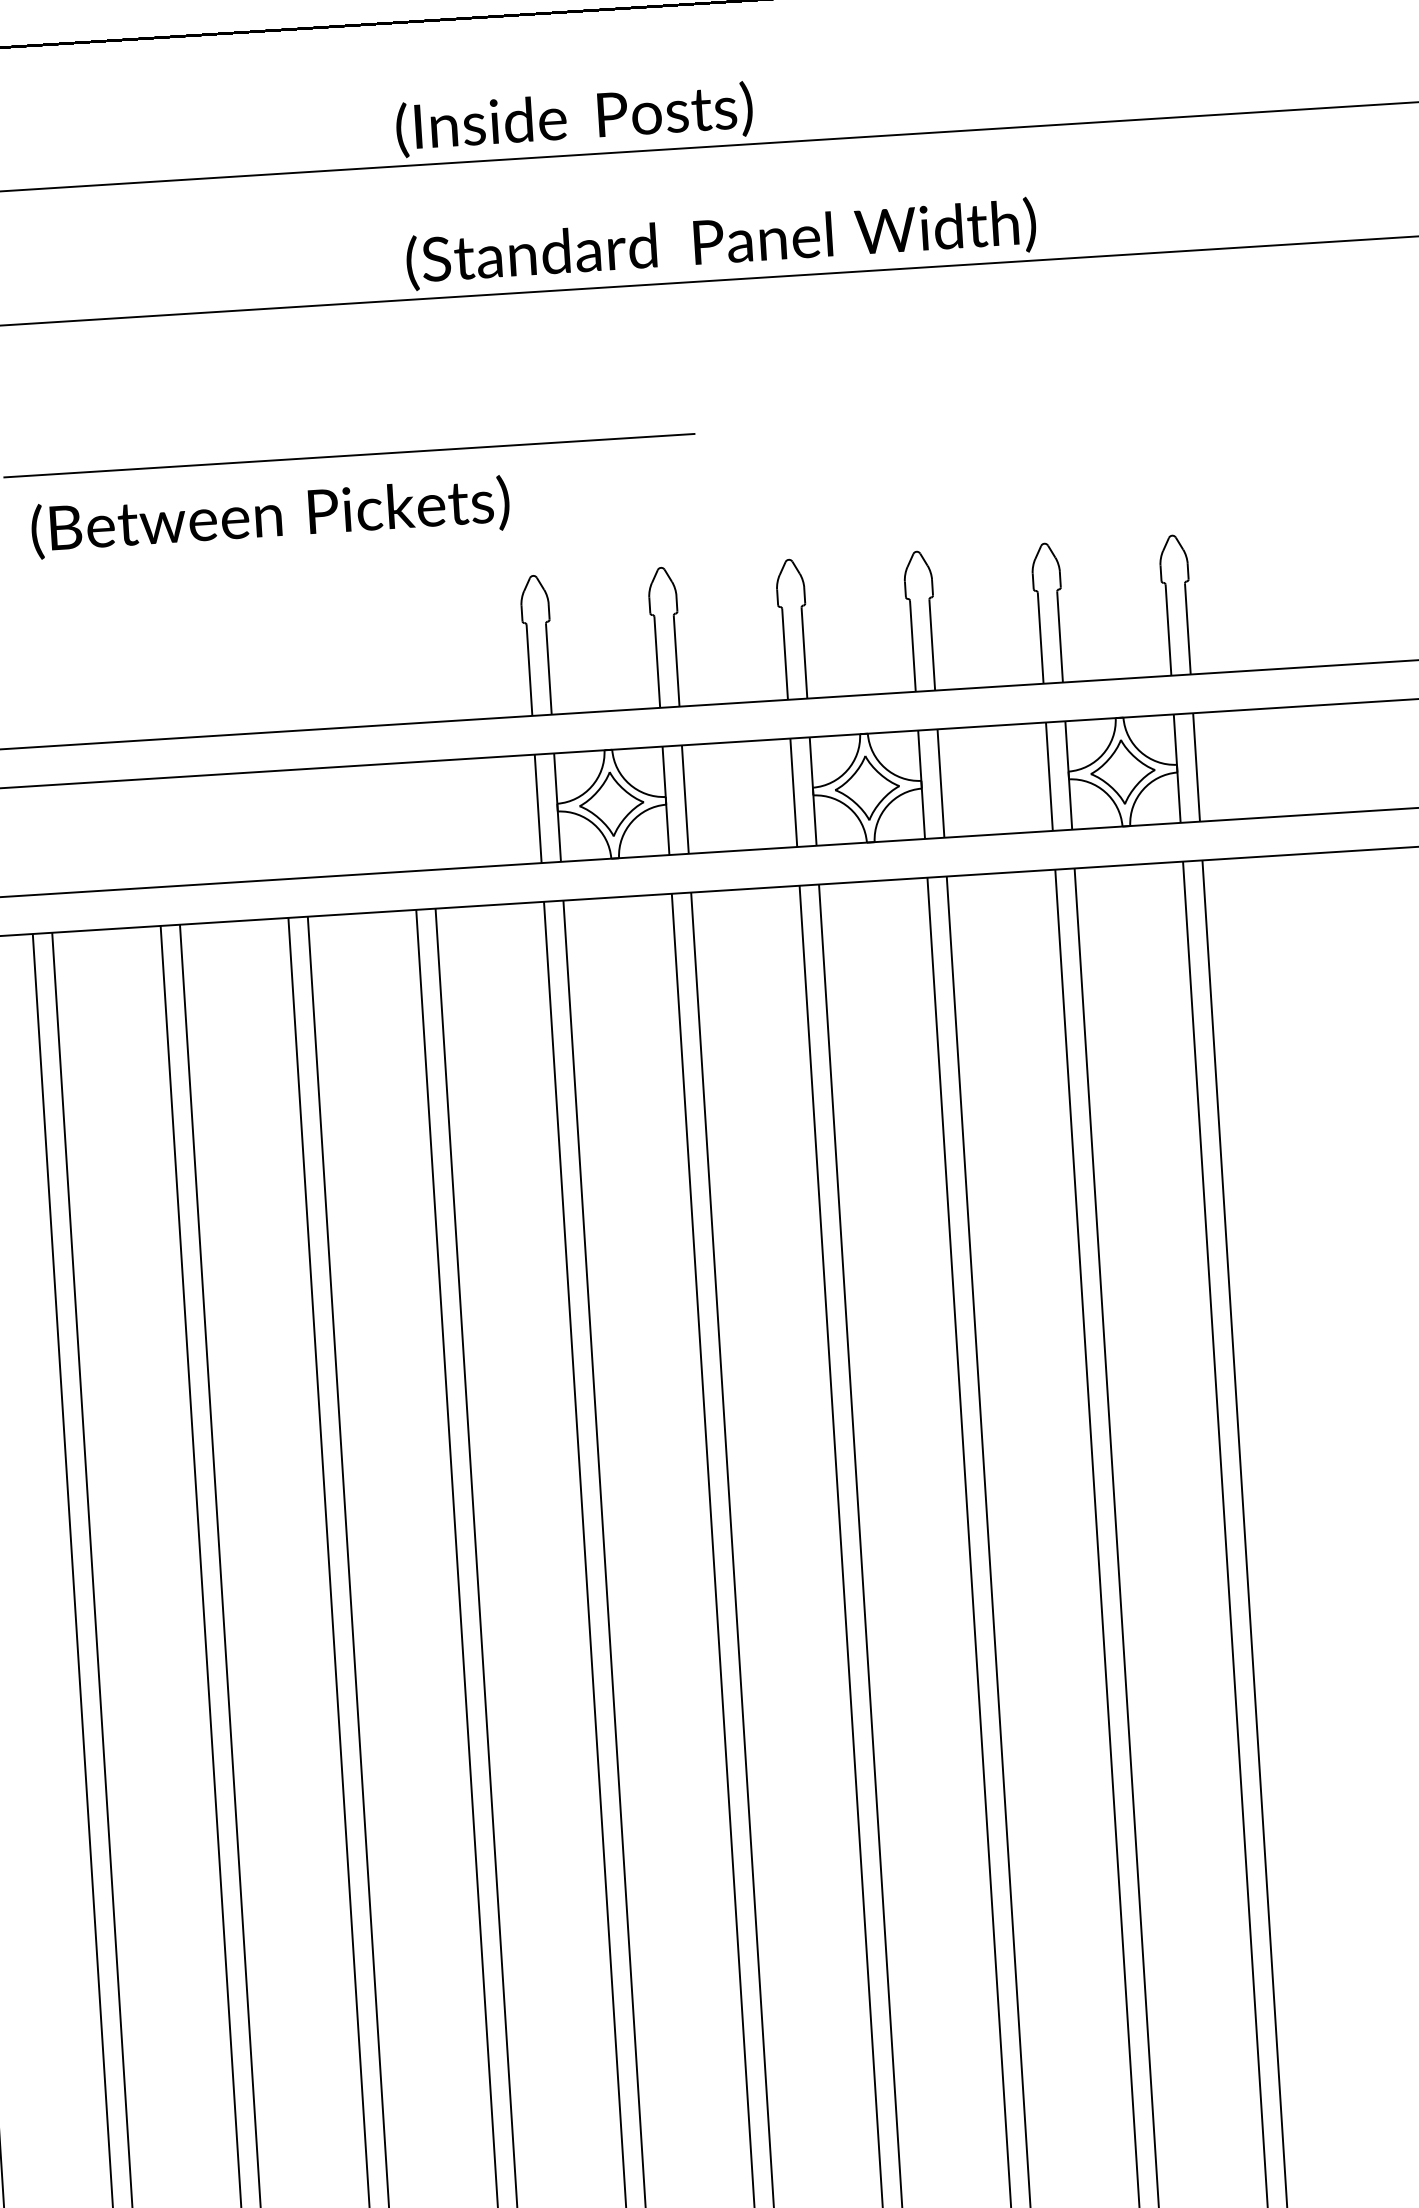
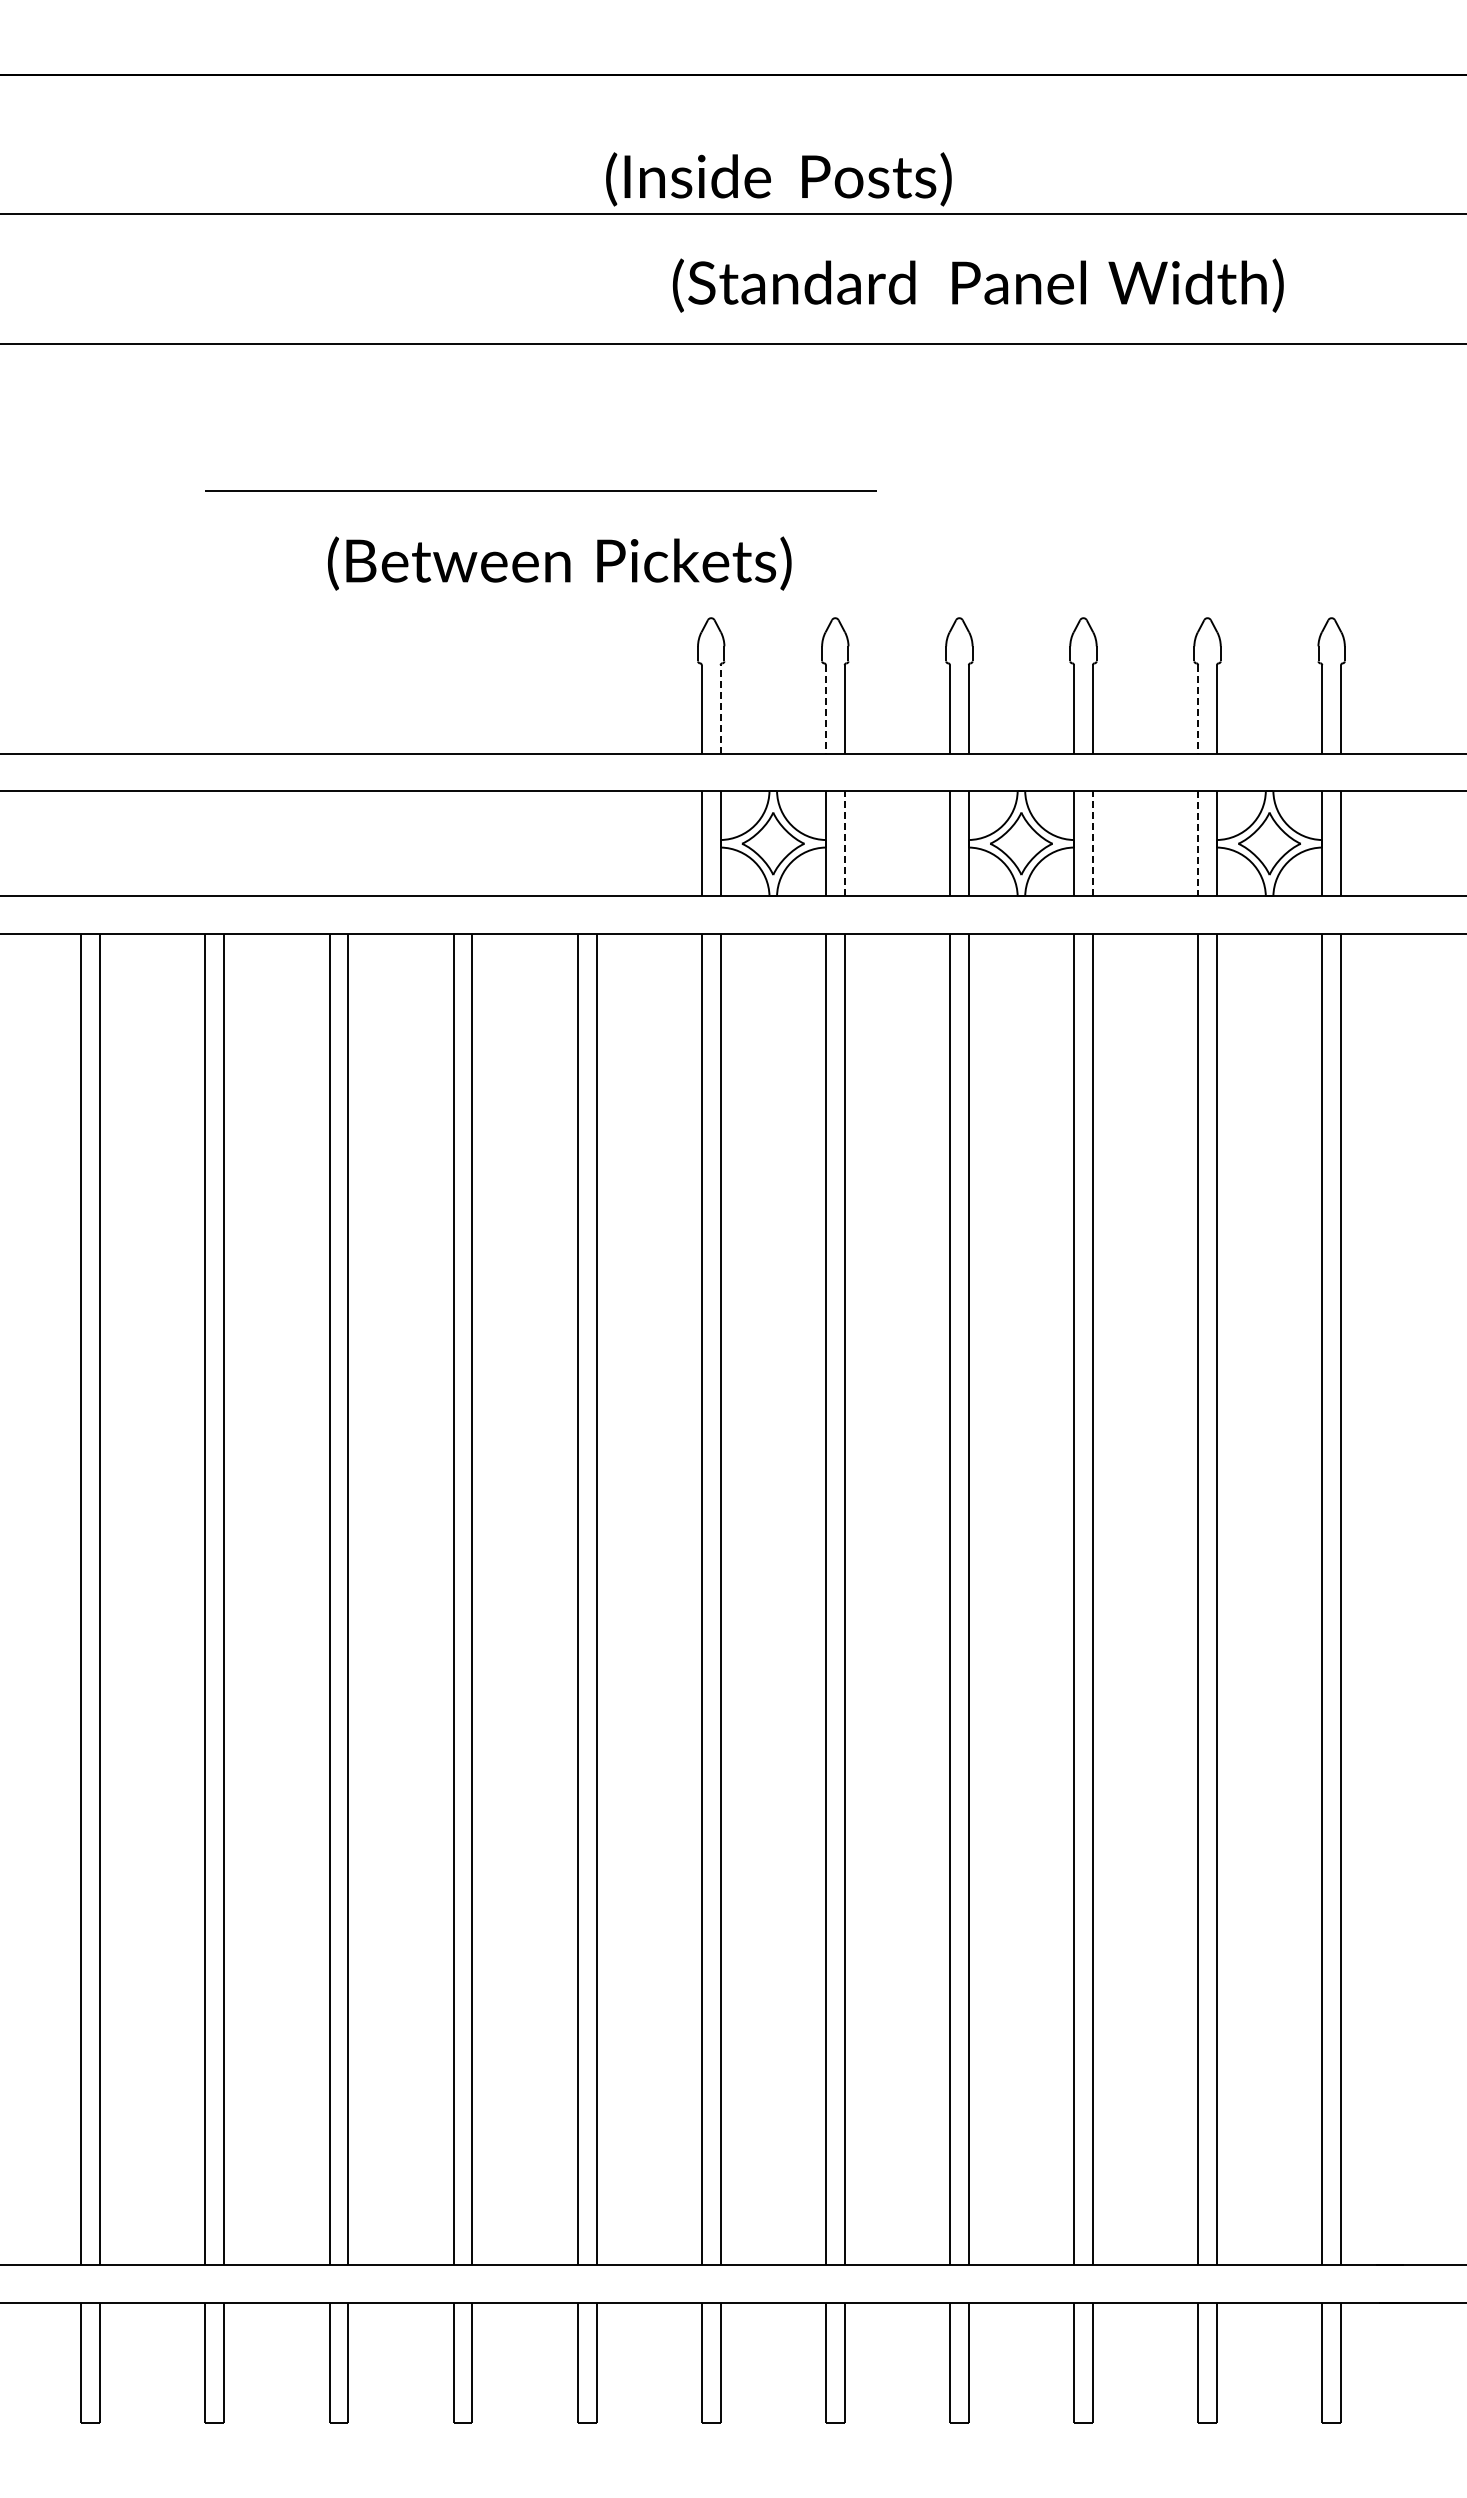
text: (721, 243) -> (978, 285), moved
text: (270, 517) -> (559, 563), moved
line: (1041, 638) -> (1198, 709), solid -> dashed
line: (656, 662) -> (825, 709), solid -> dashed
line: (548, 668) -> (720, 708), solid -> dashed
line: (1049, 776) -> (1198, 843), solid -> dashed
line: (940, 783) -> (1092, 843), solid -> dashed
line: (685, 799) -> (844, 843), solid -> dashed

